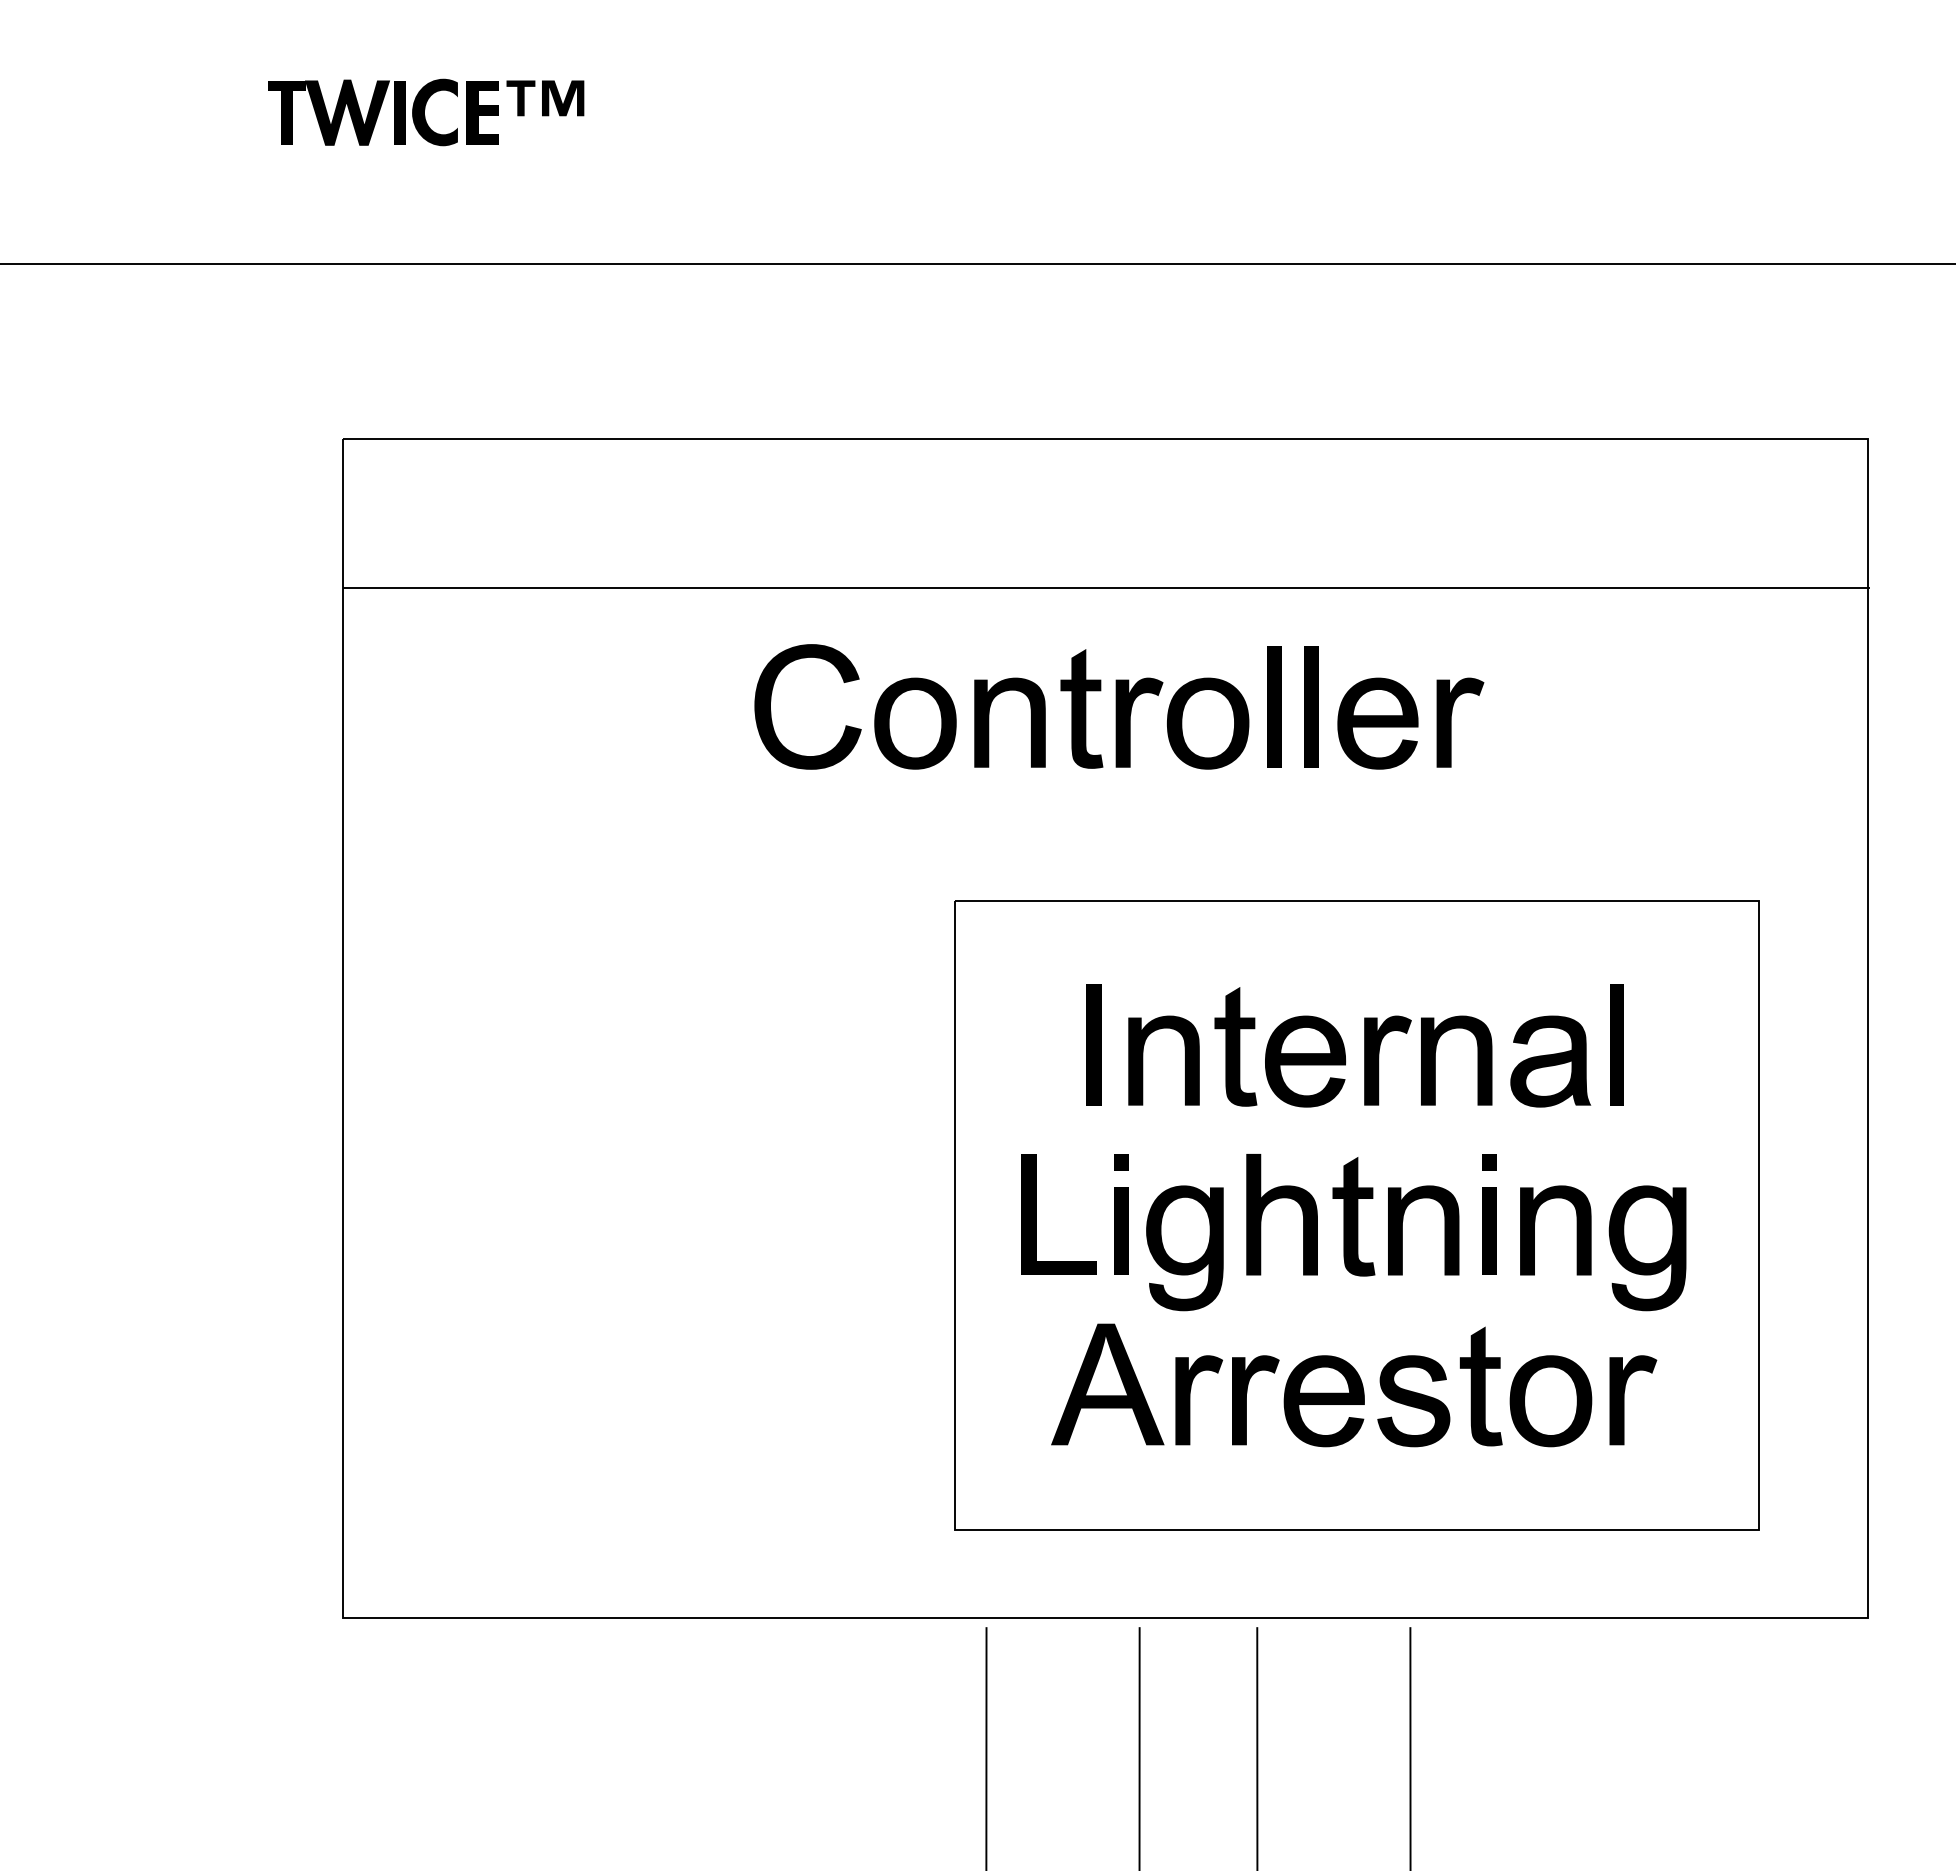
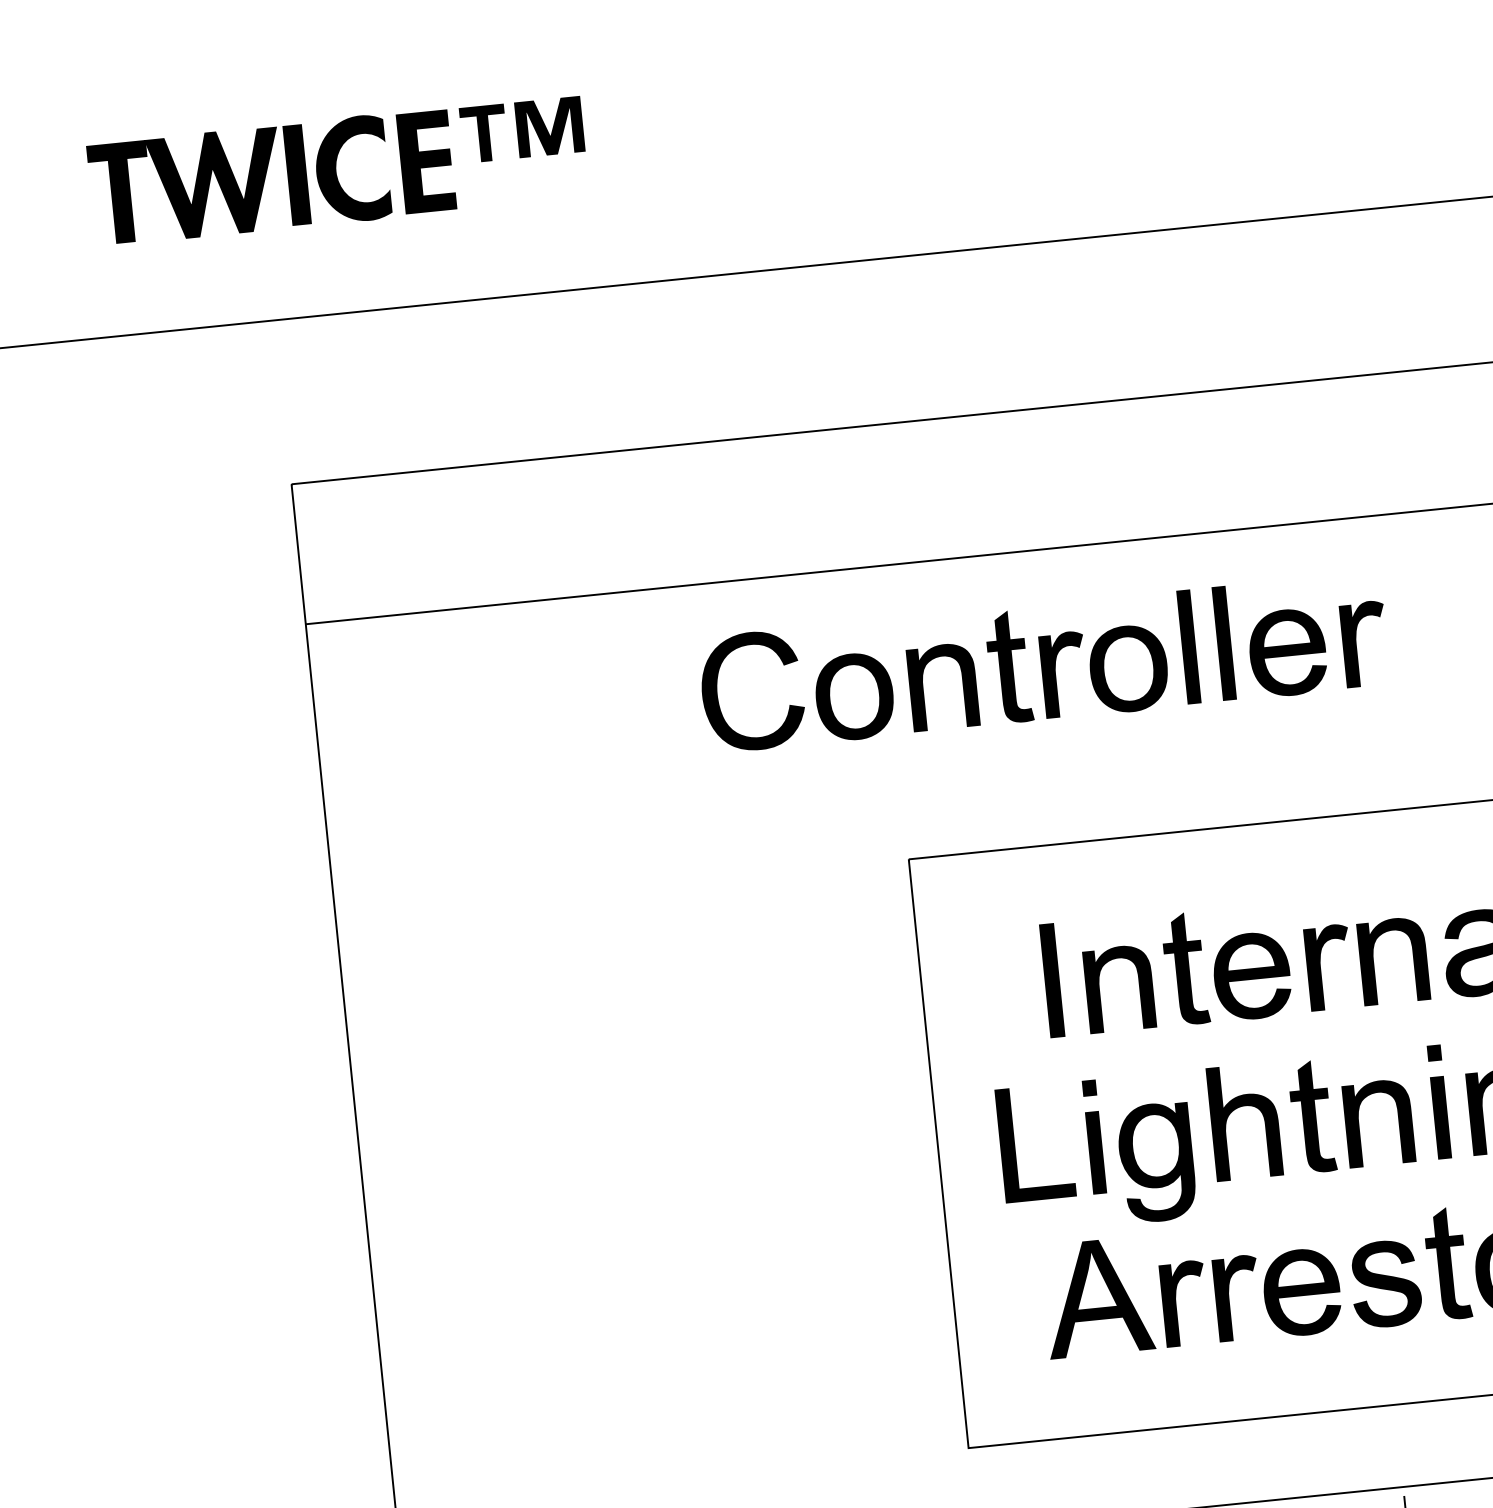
part: (425, 112) -> (337, 170), size x1.67

